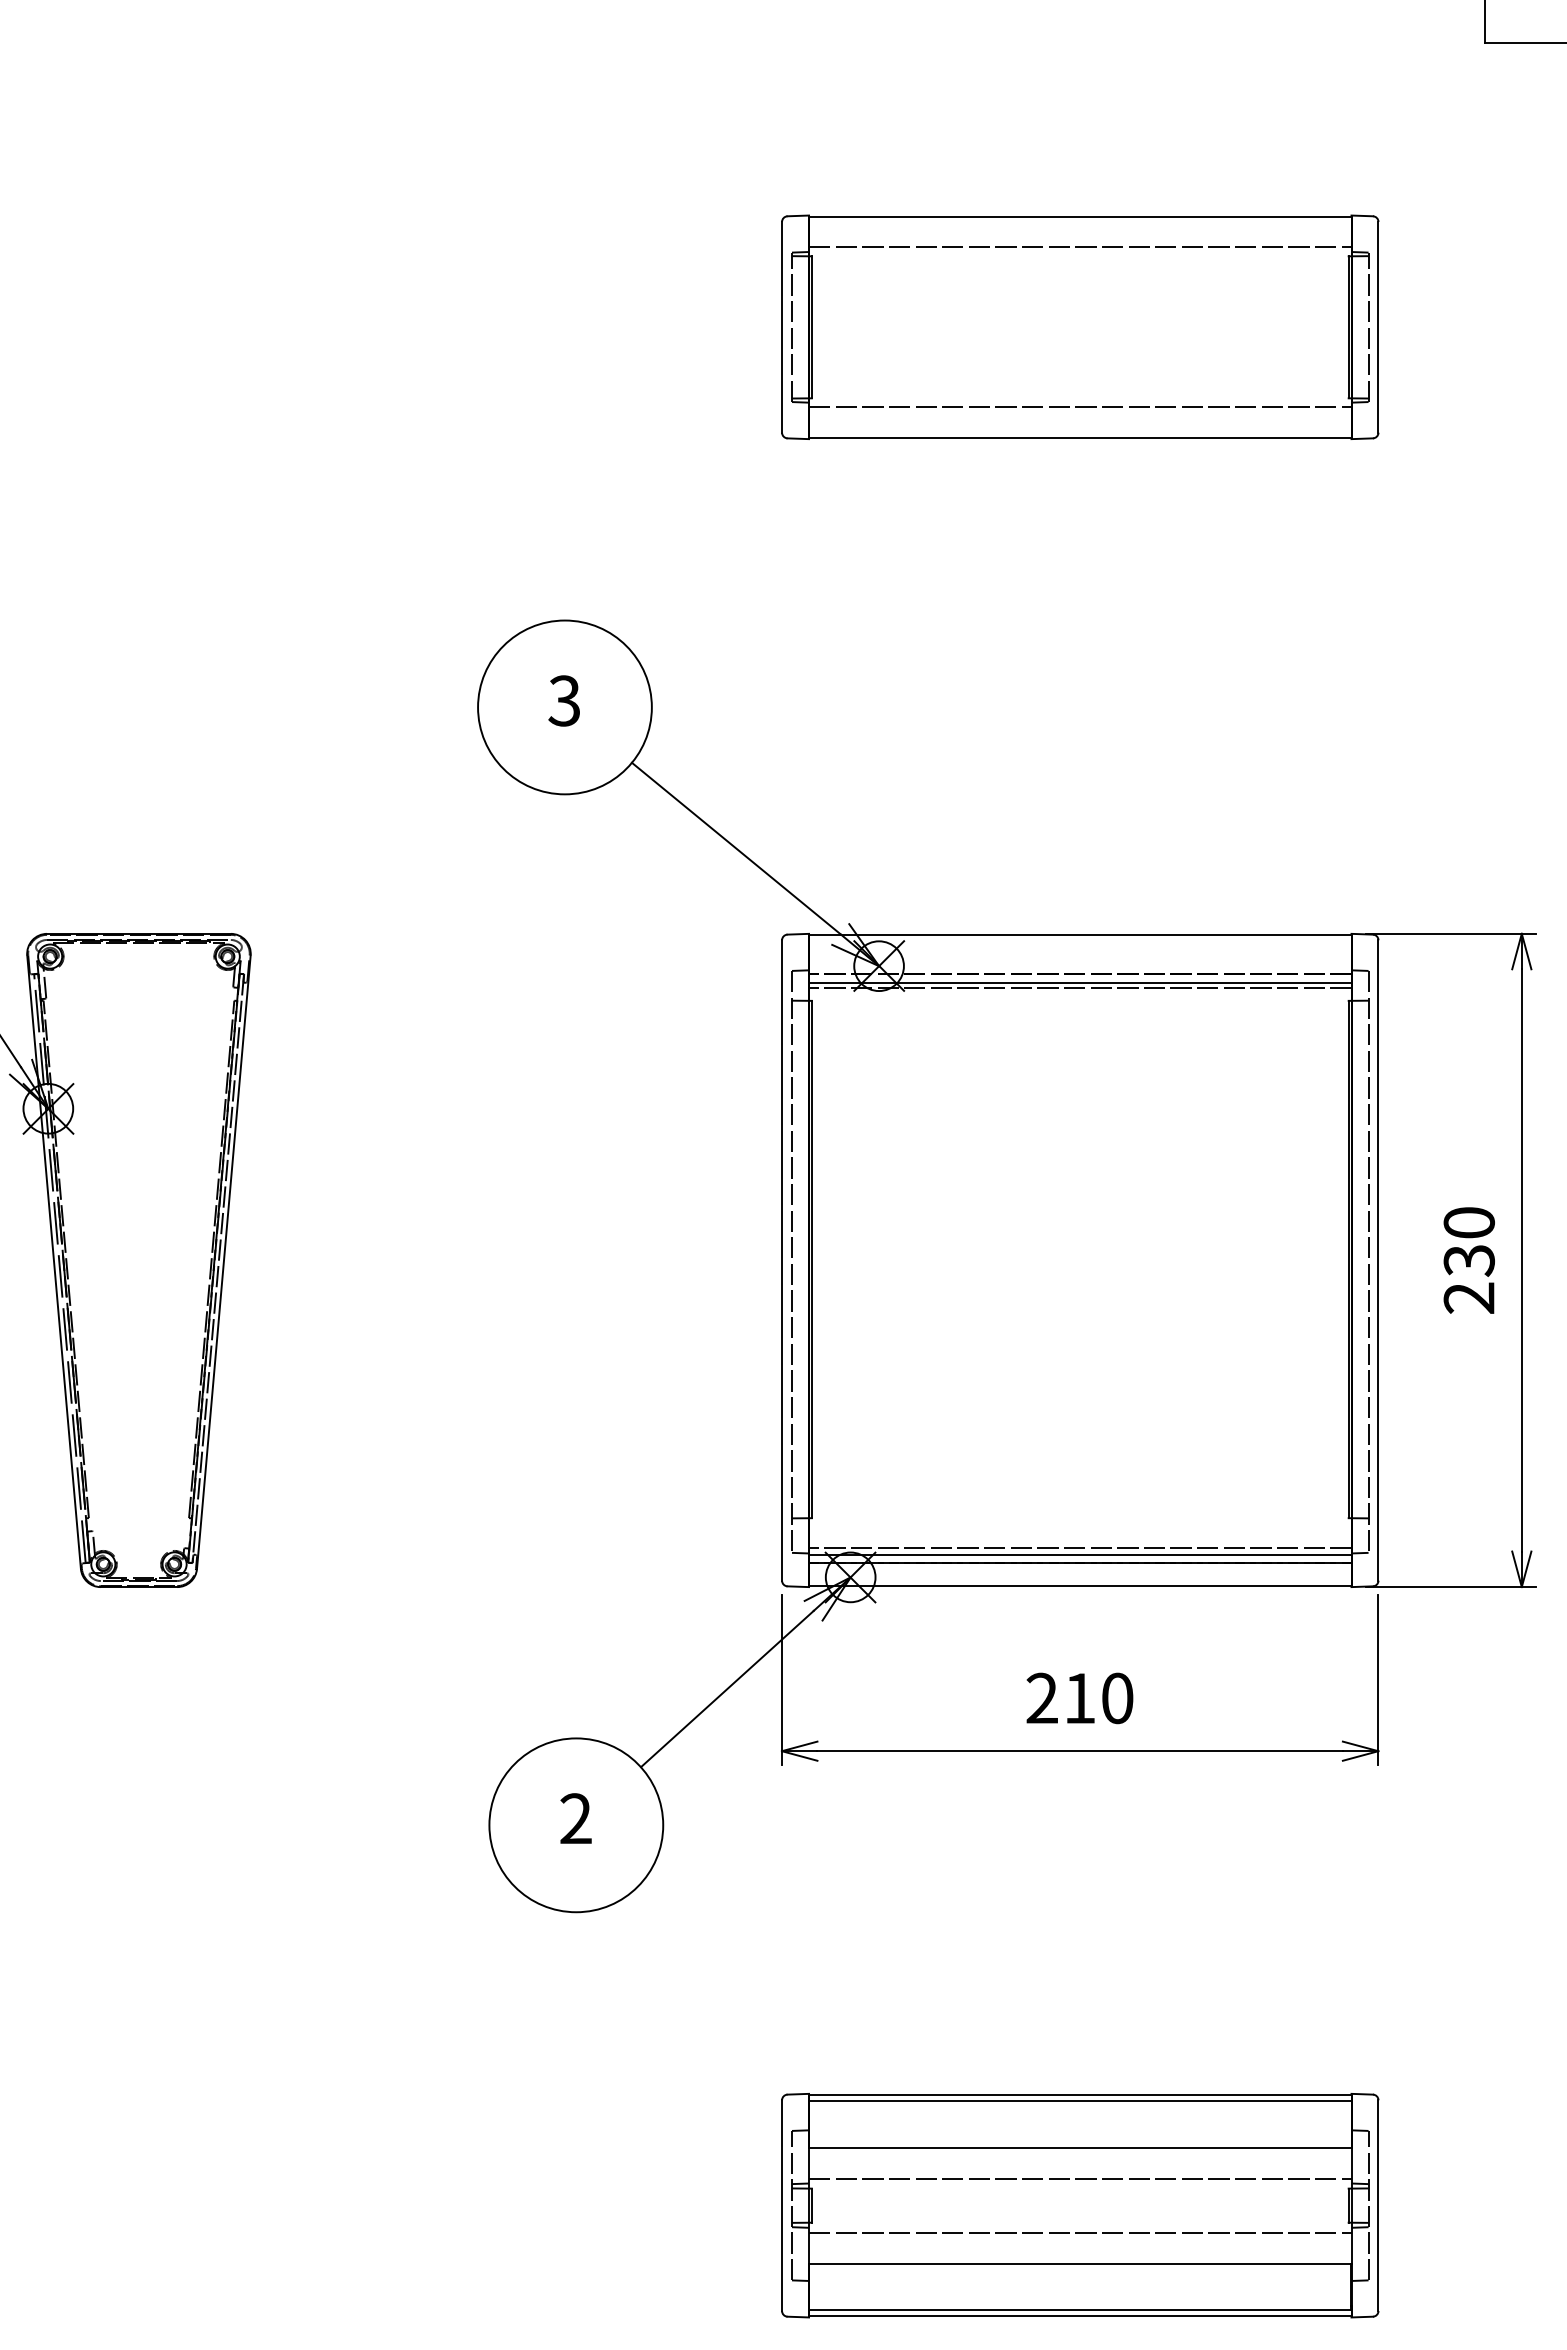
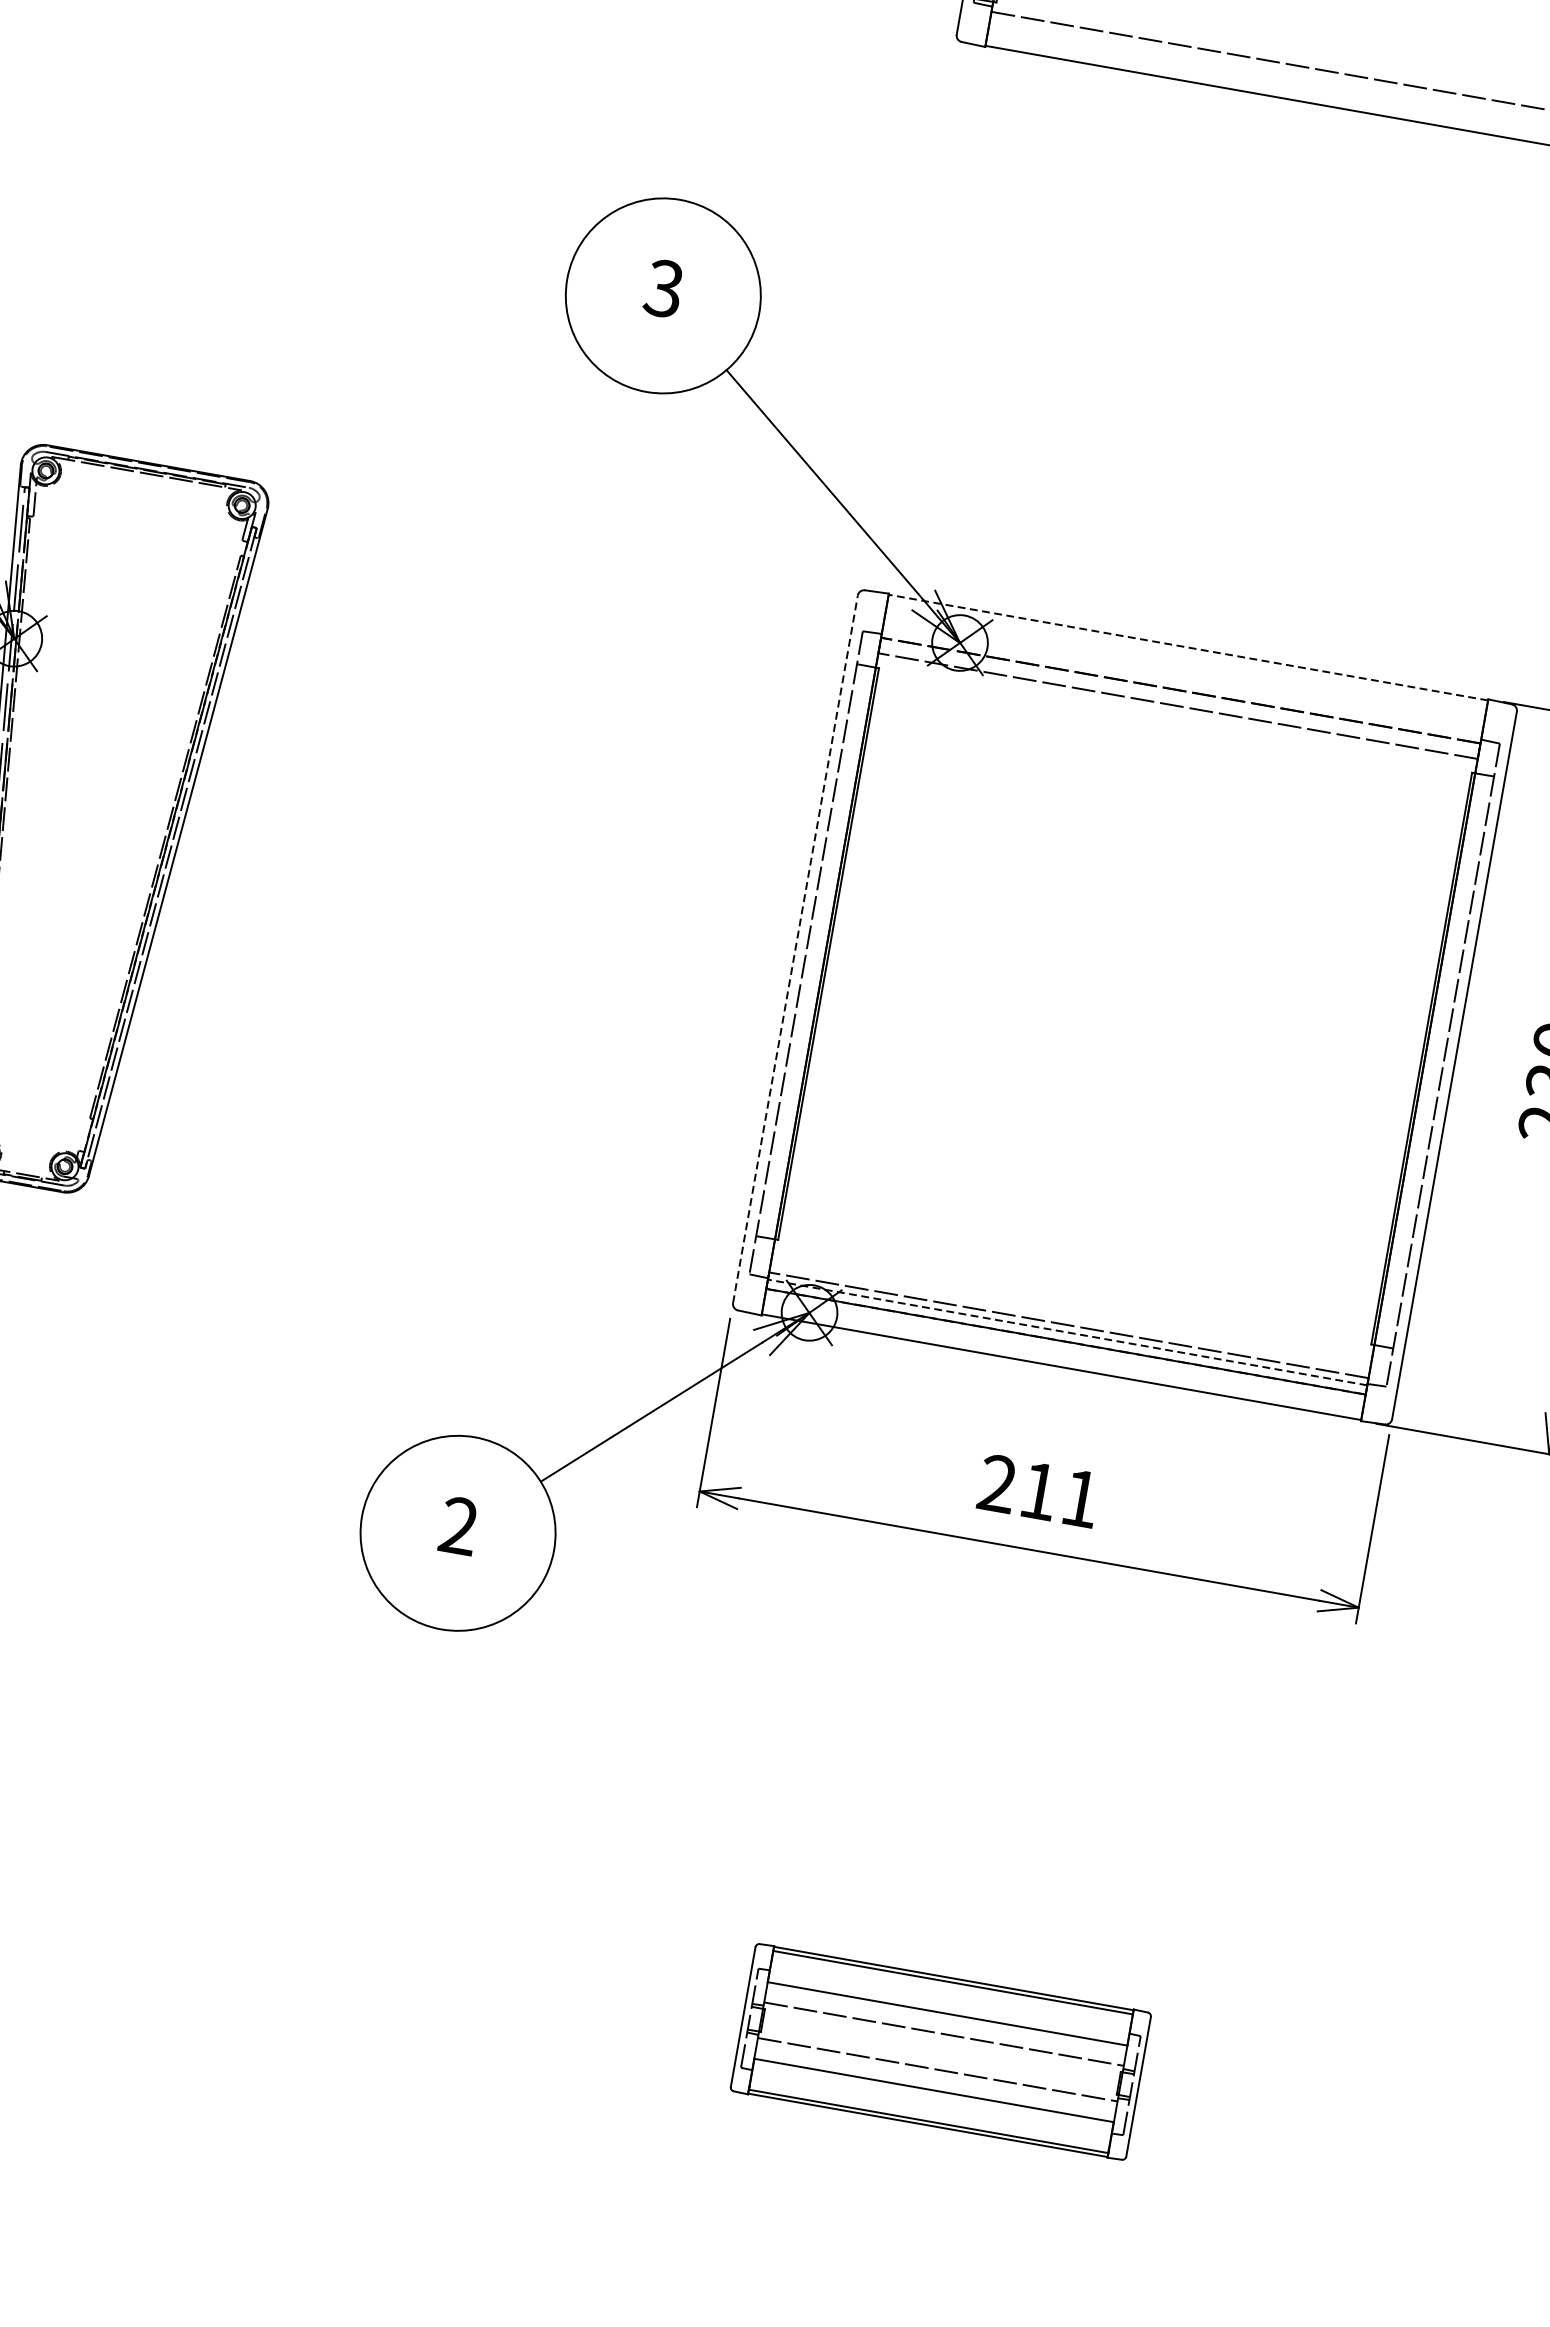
line: (1079, 934) -> (1187, 647), solid -> dashed
line: (1080, 982) -> (1179, 700), removed
line: (782, 1259) -> (796, 948), solid -> dashed
line: (1079, 1554) -> (1066, 1332), solid -> dashed
text: (1117, 1698) -> (1080, 1498), 210 -> 211
part: (1080, 2205) -> (941, 2051), size x0.6

